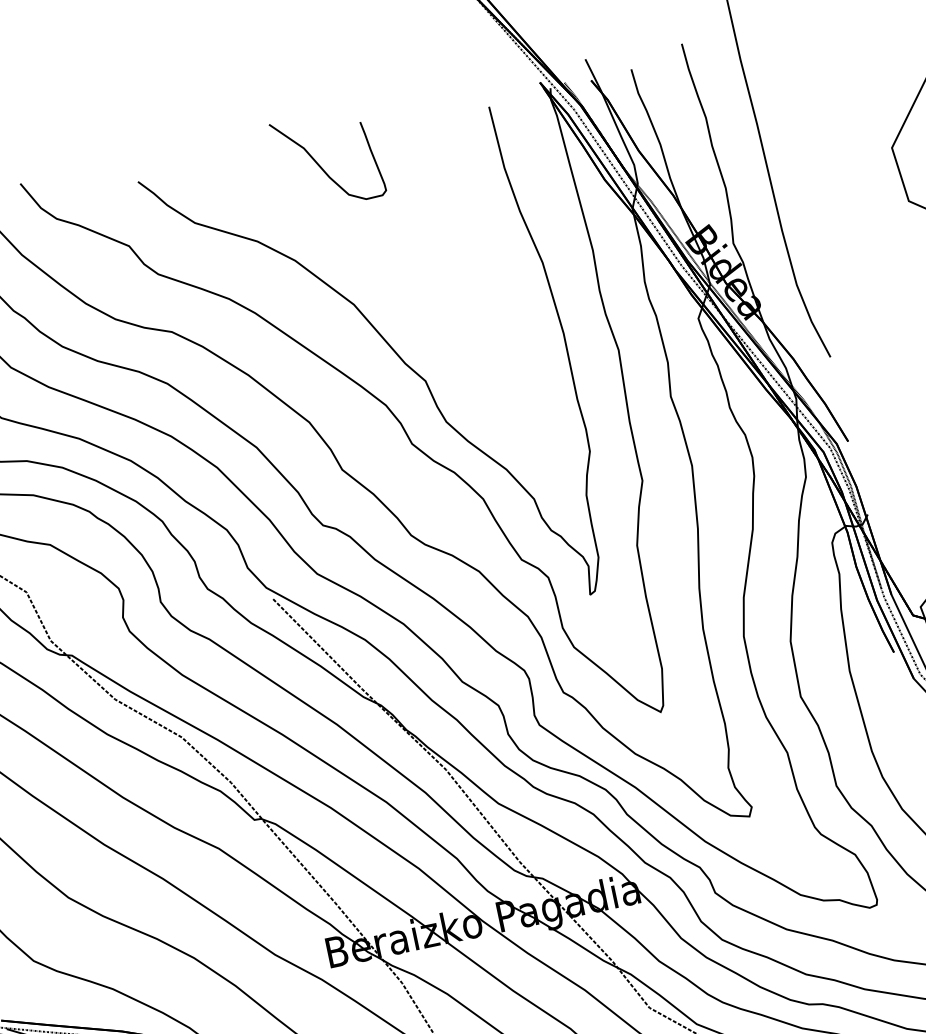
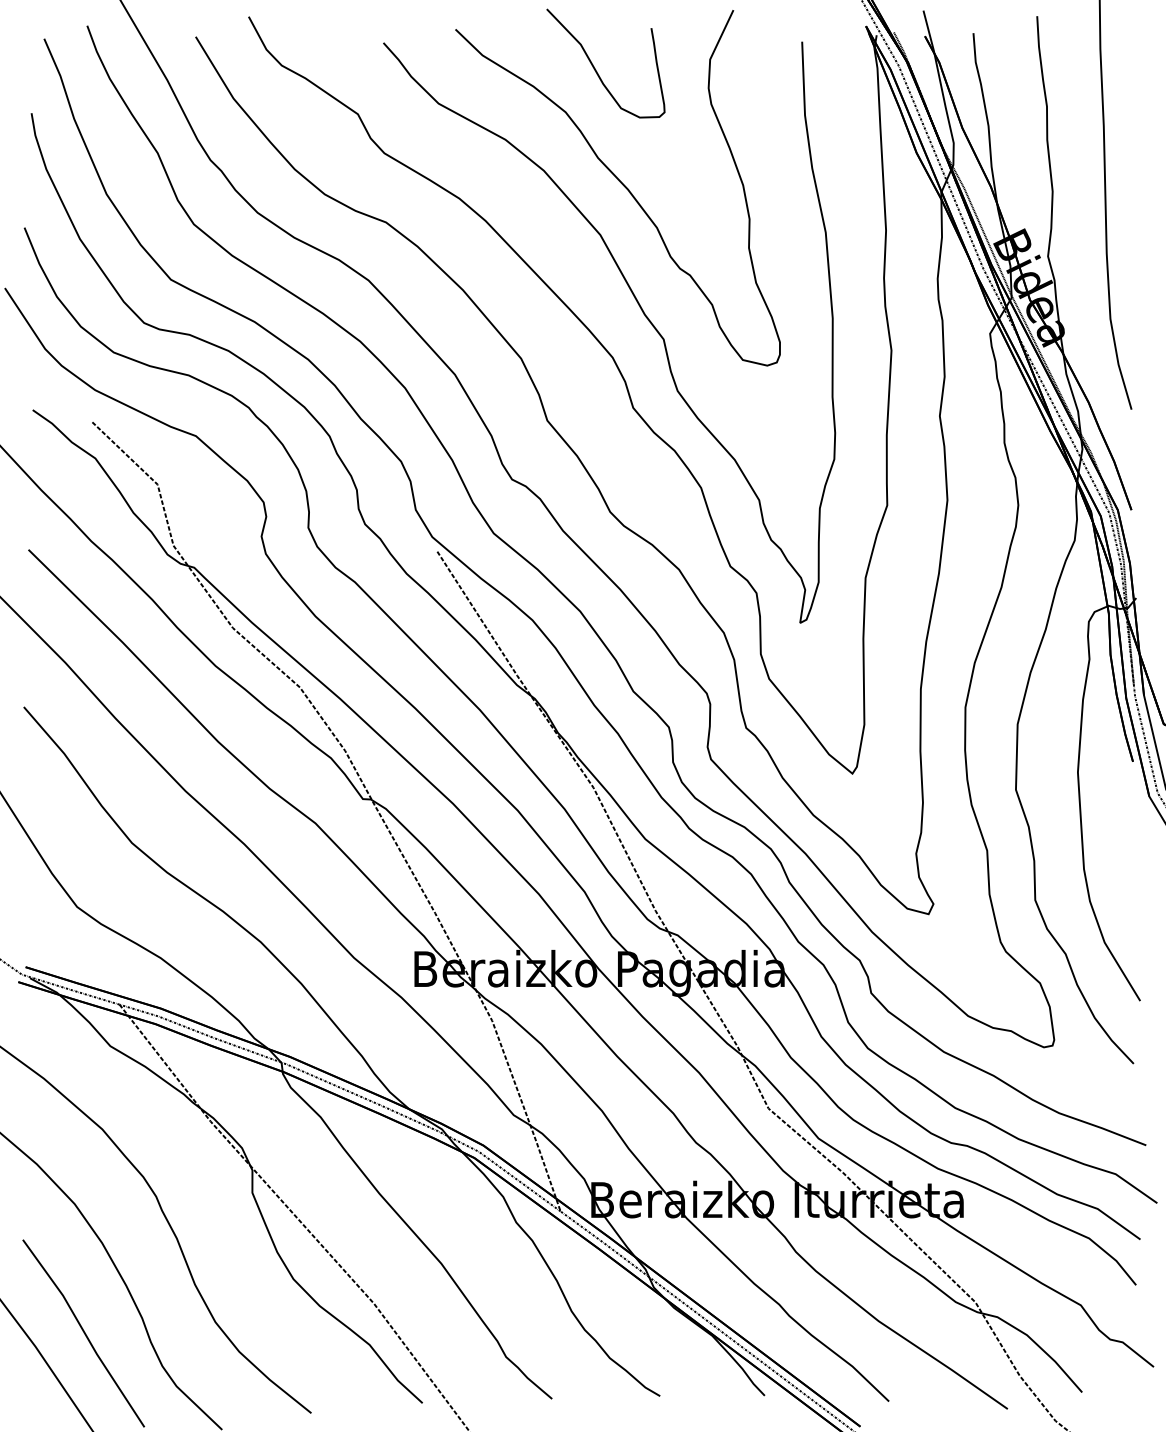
part: (360, 262) -> (617, 188), added

